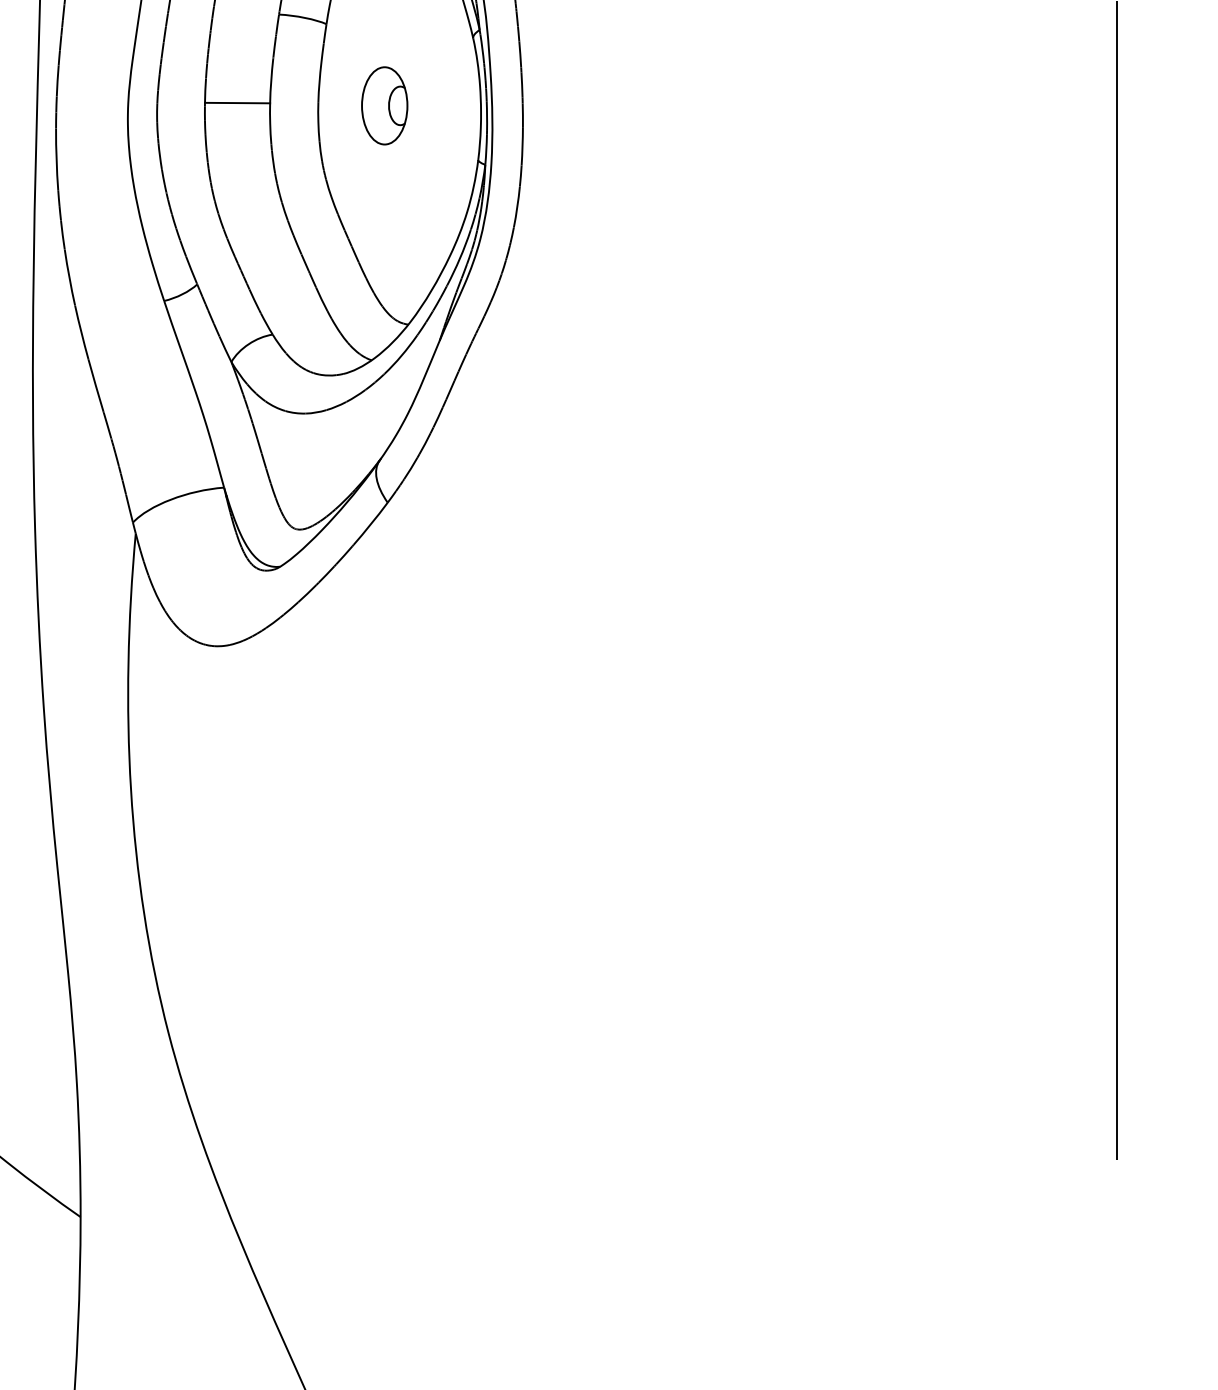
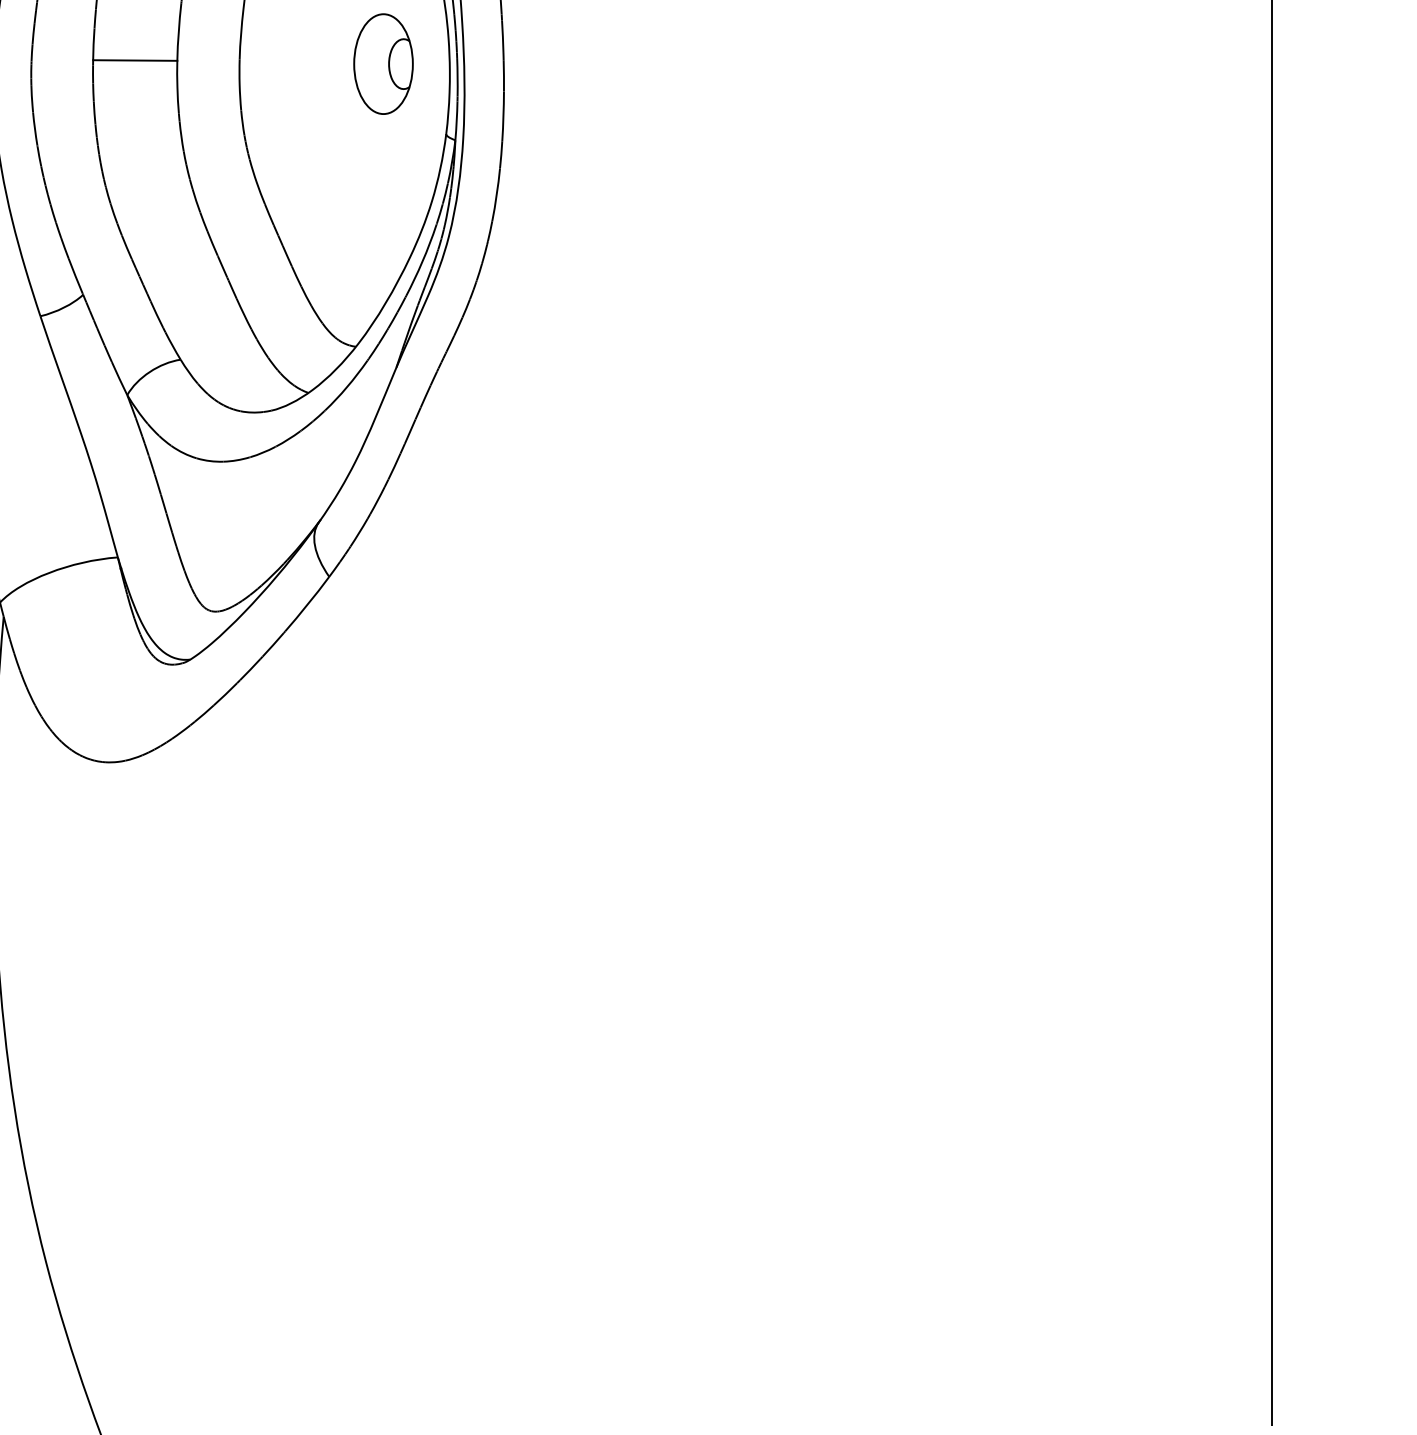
part: (384, 105) -> (383, 63), moved

